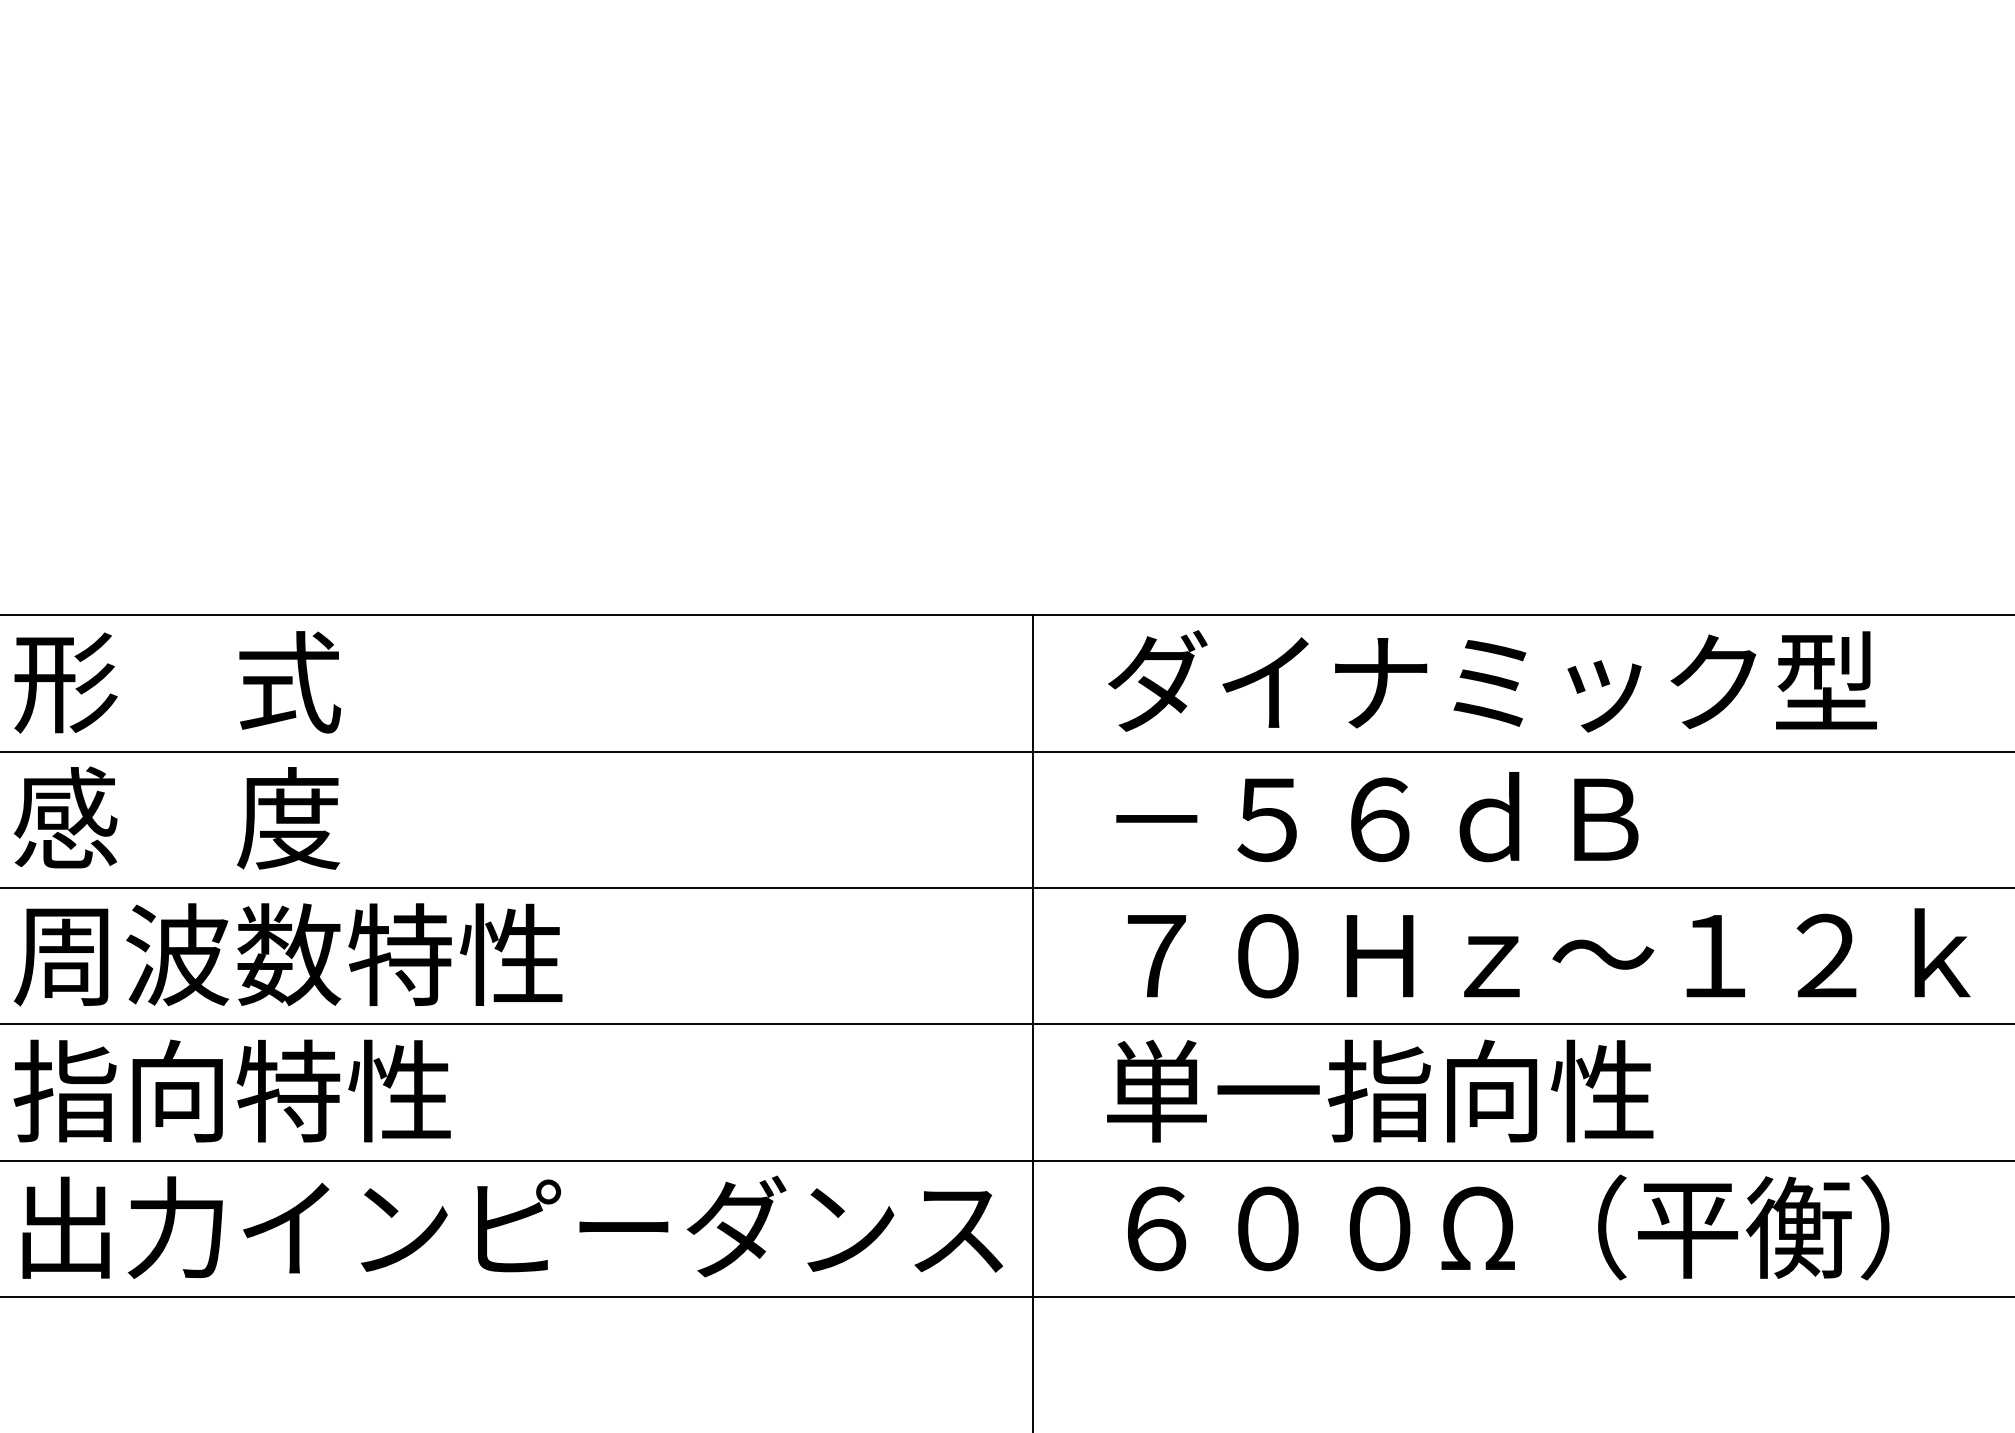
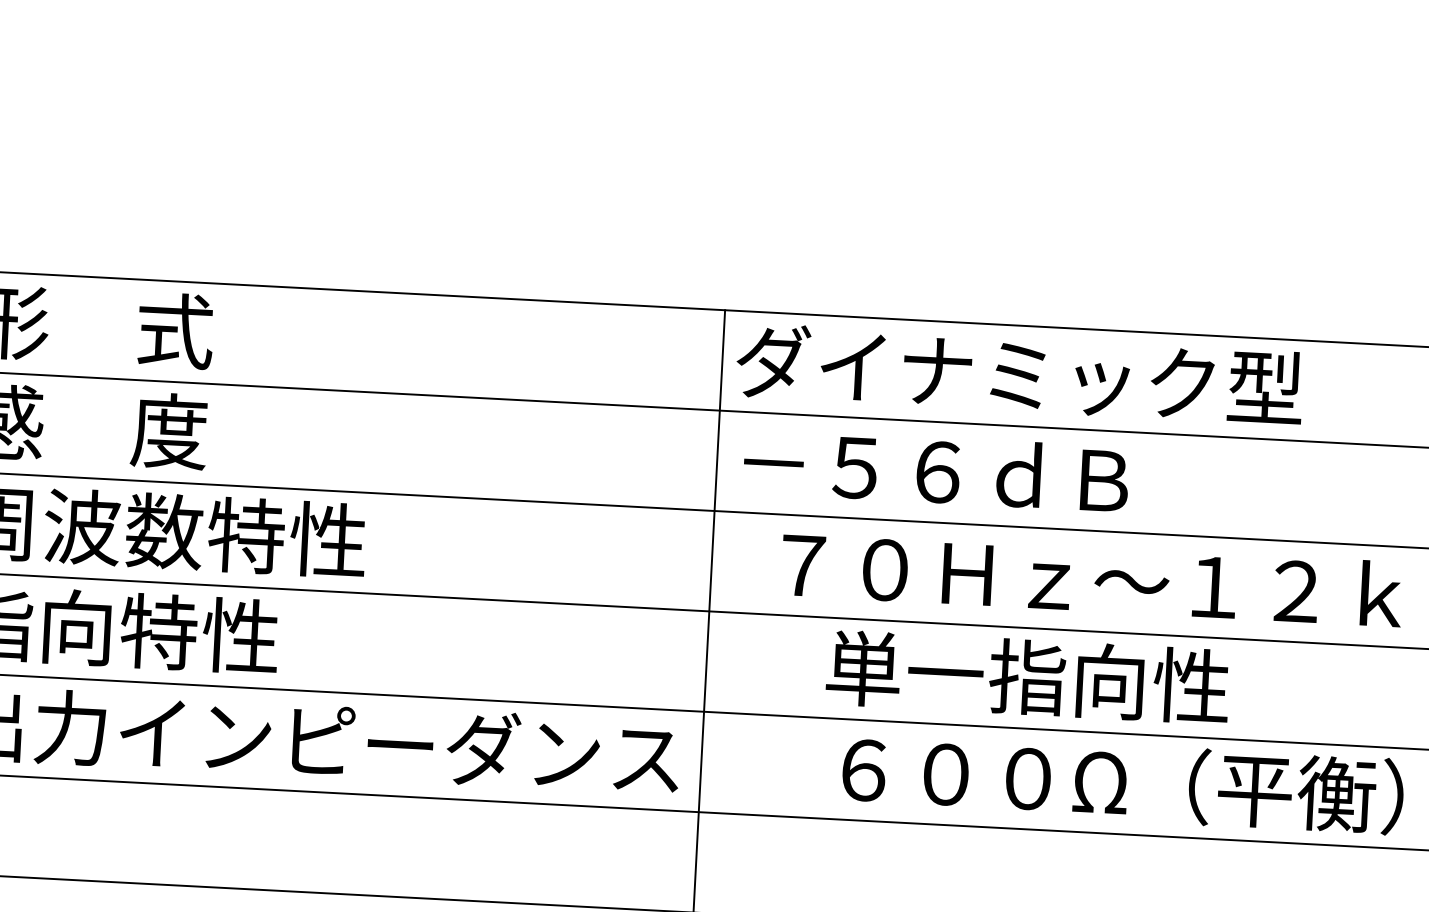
text: (1492, 681) -> (1019, 374), moved
text: (1377, 817) -> (936, 470), moved
text: (1380, 1090) -> (1028, 676), moved
text: (1508, 1227) -> (1123, 782), moved

